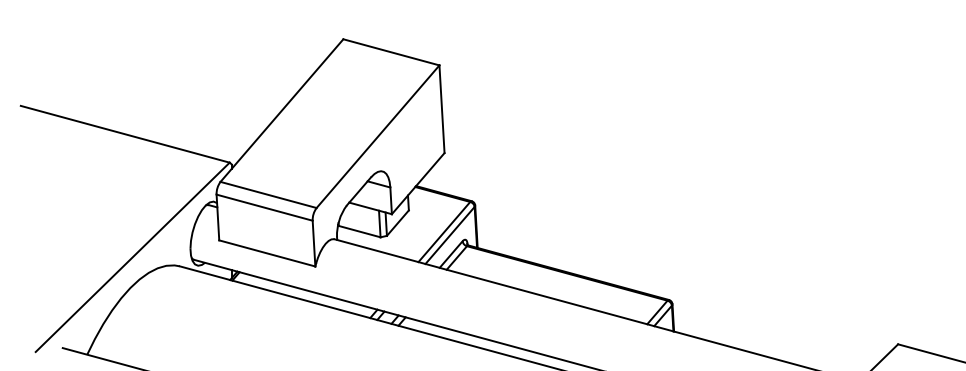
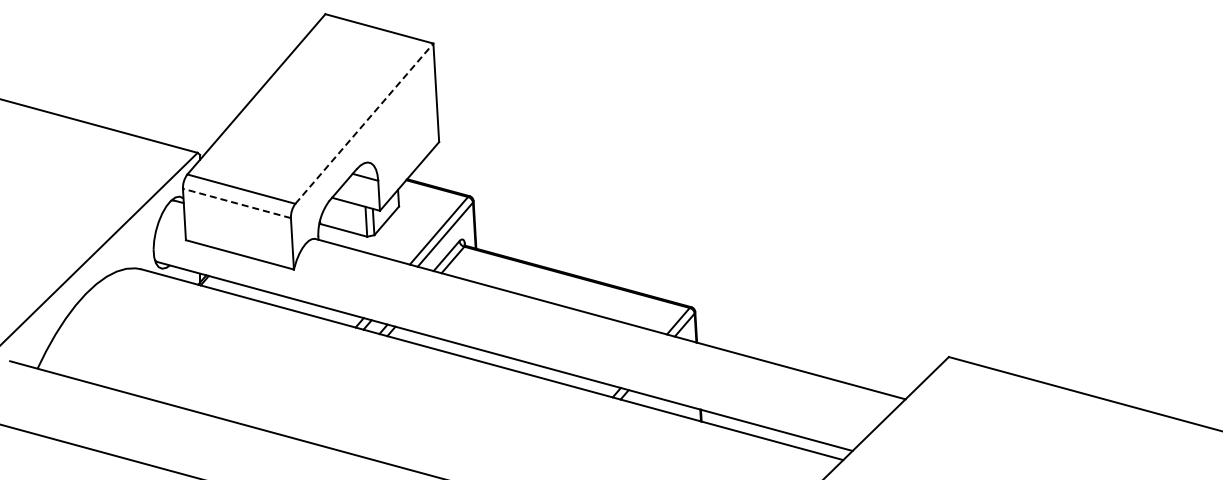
line: (378, 136) -> (364, 123), solid -> dashed
line: (264, 207) -> (236, 203), solid -> dashed

